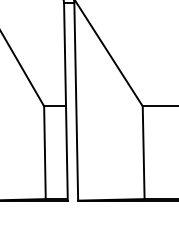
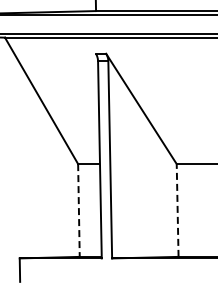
line: (143, 151) -> (177, 209), solid -> dashed
line: (44, 152) -> (78, 210), solid -> dashed

